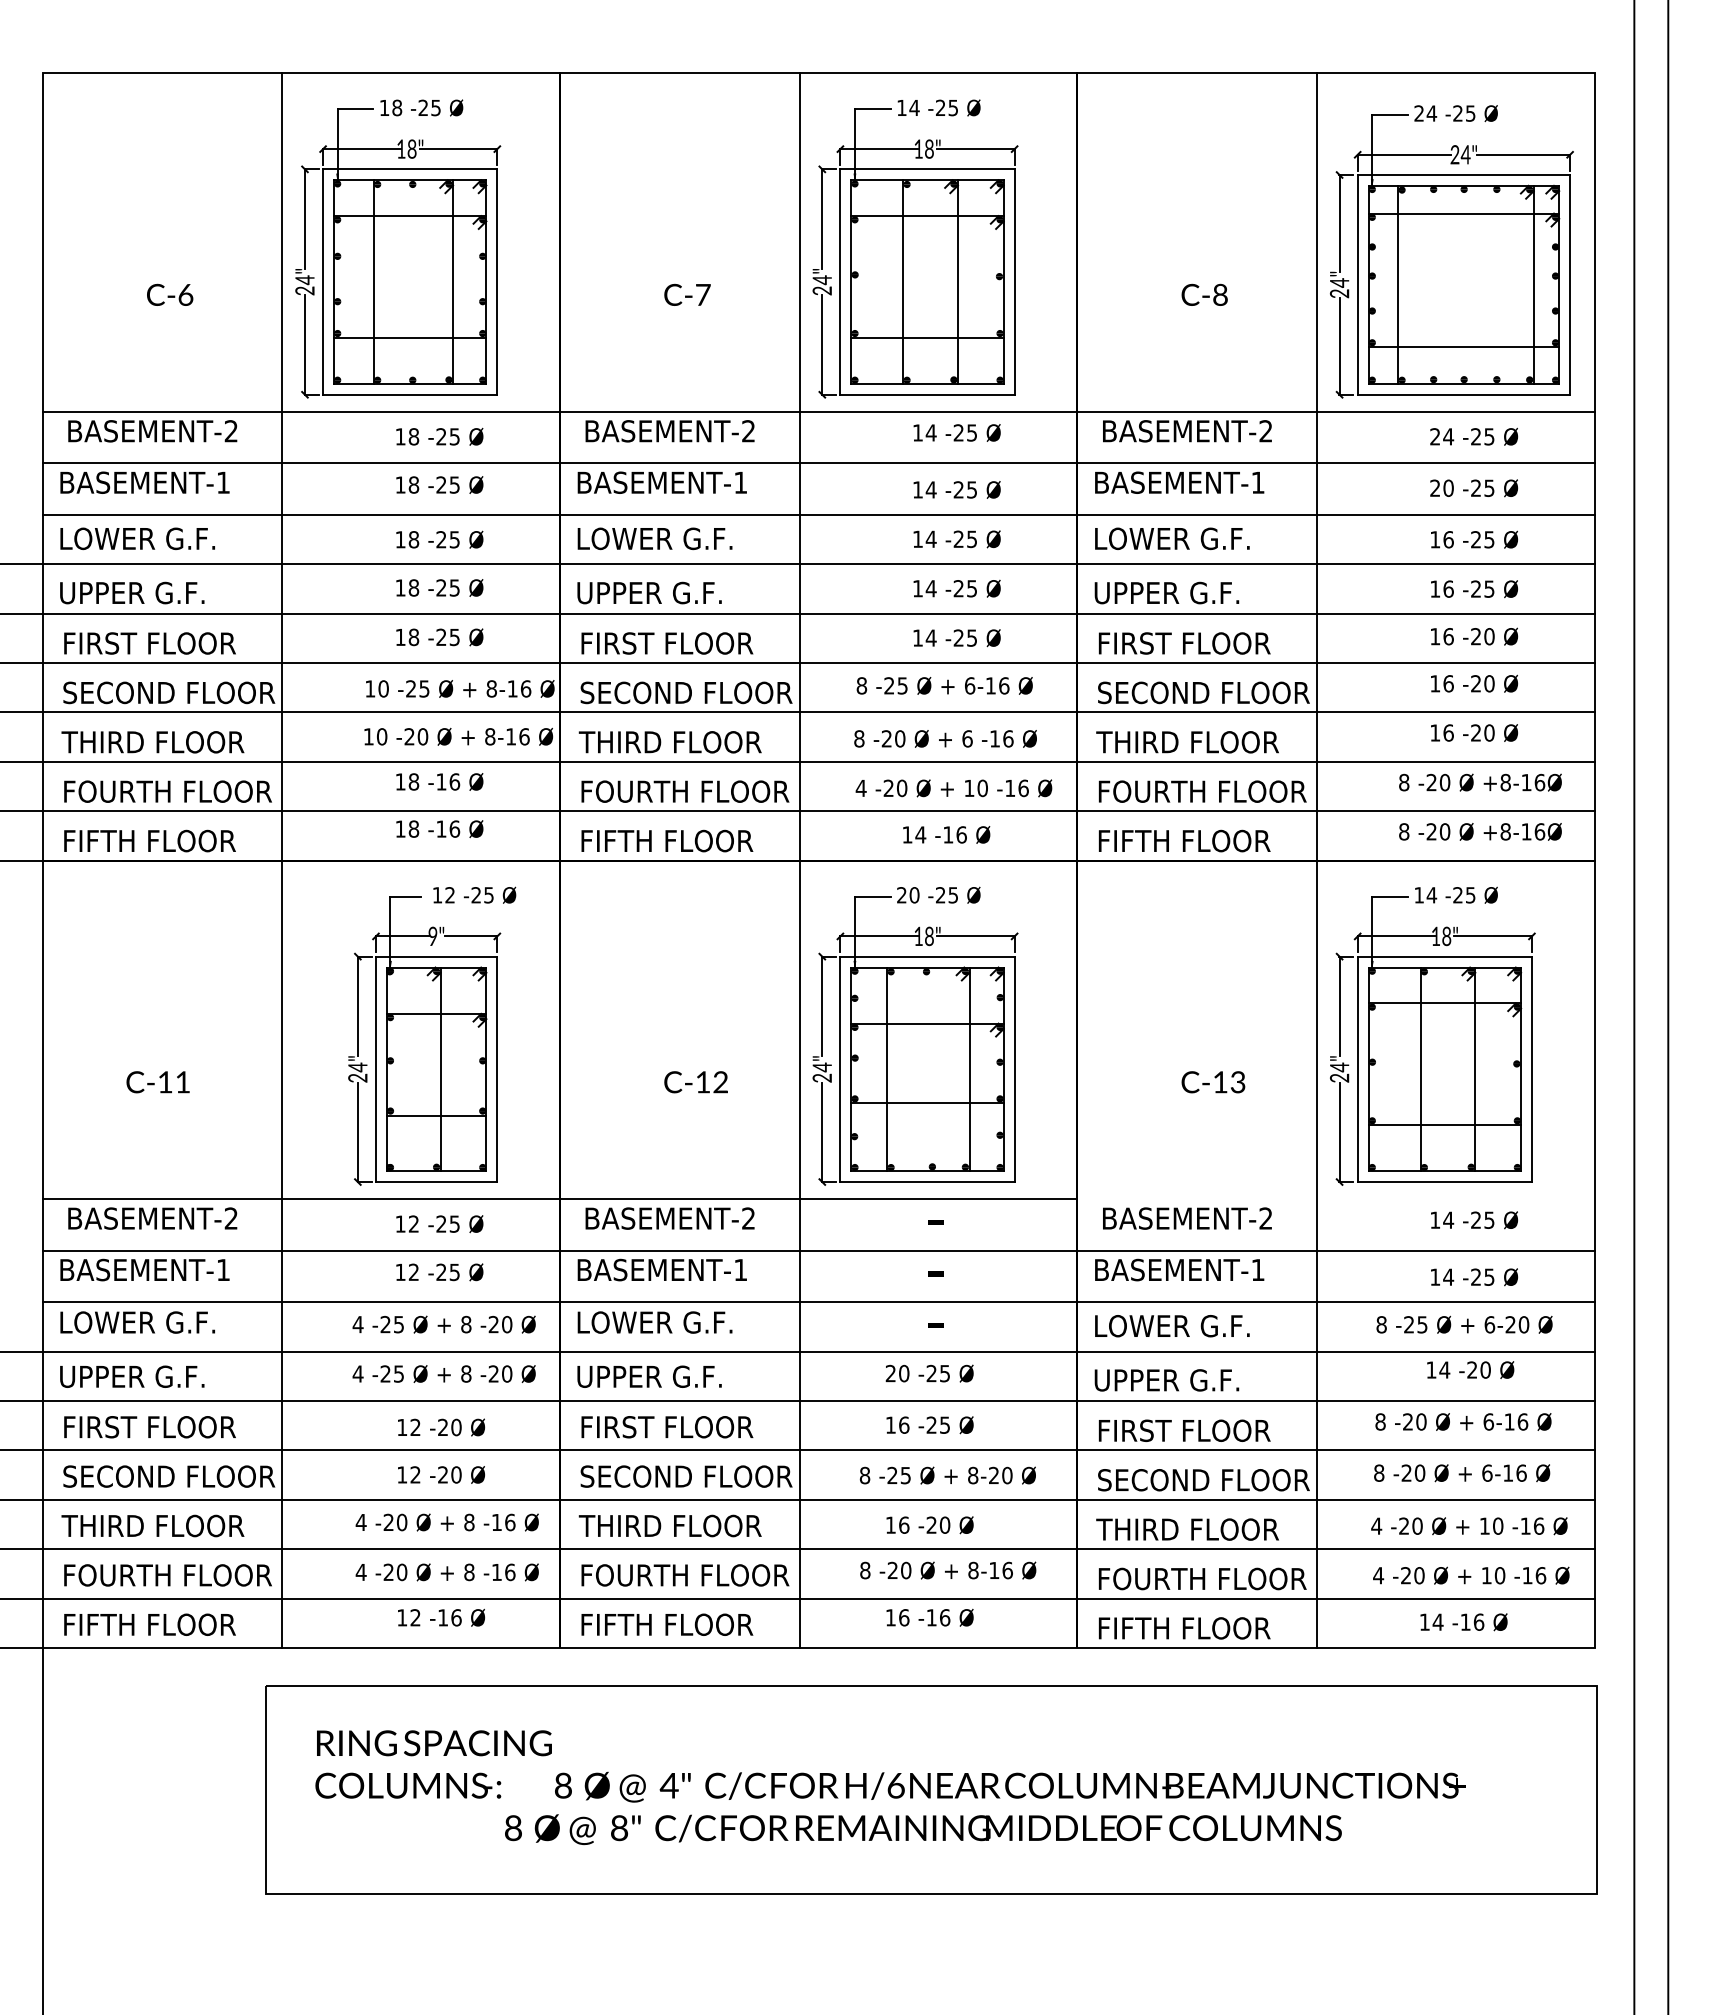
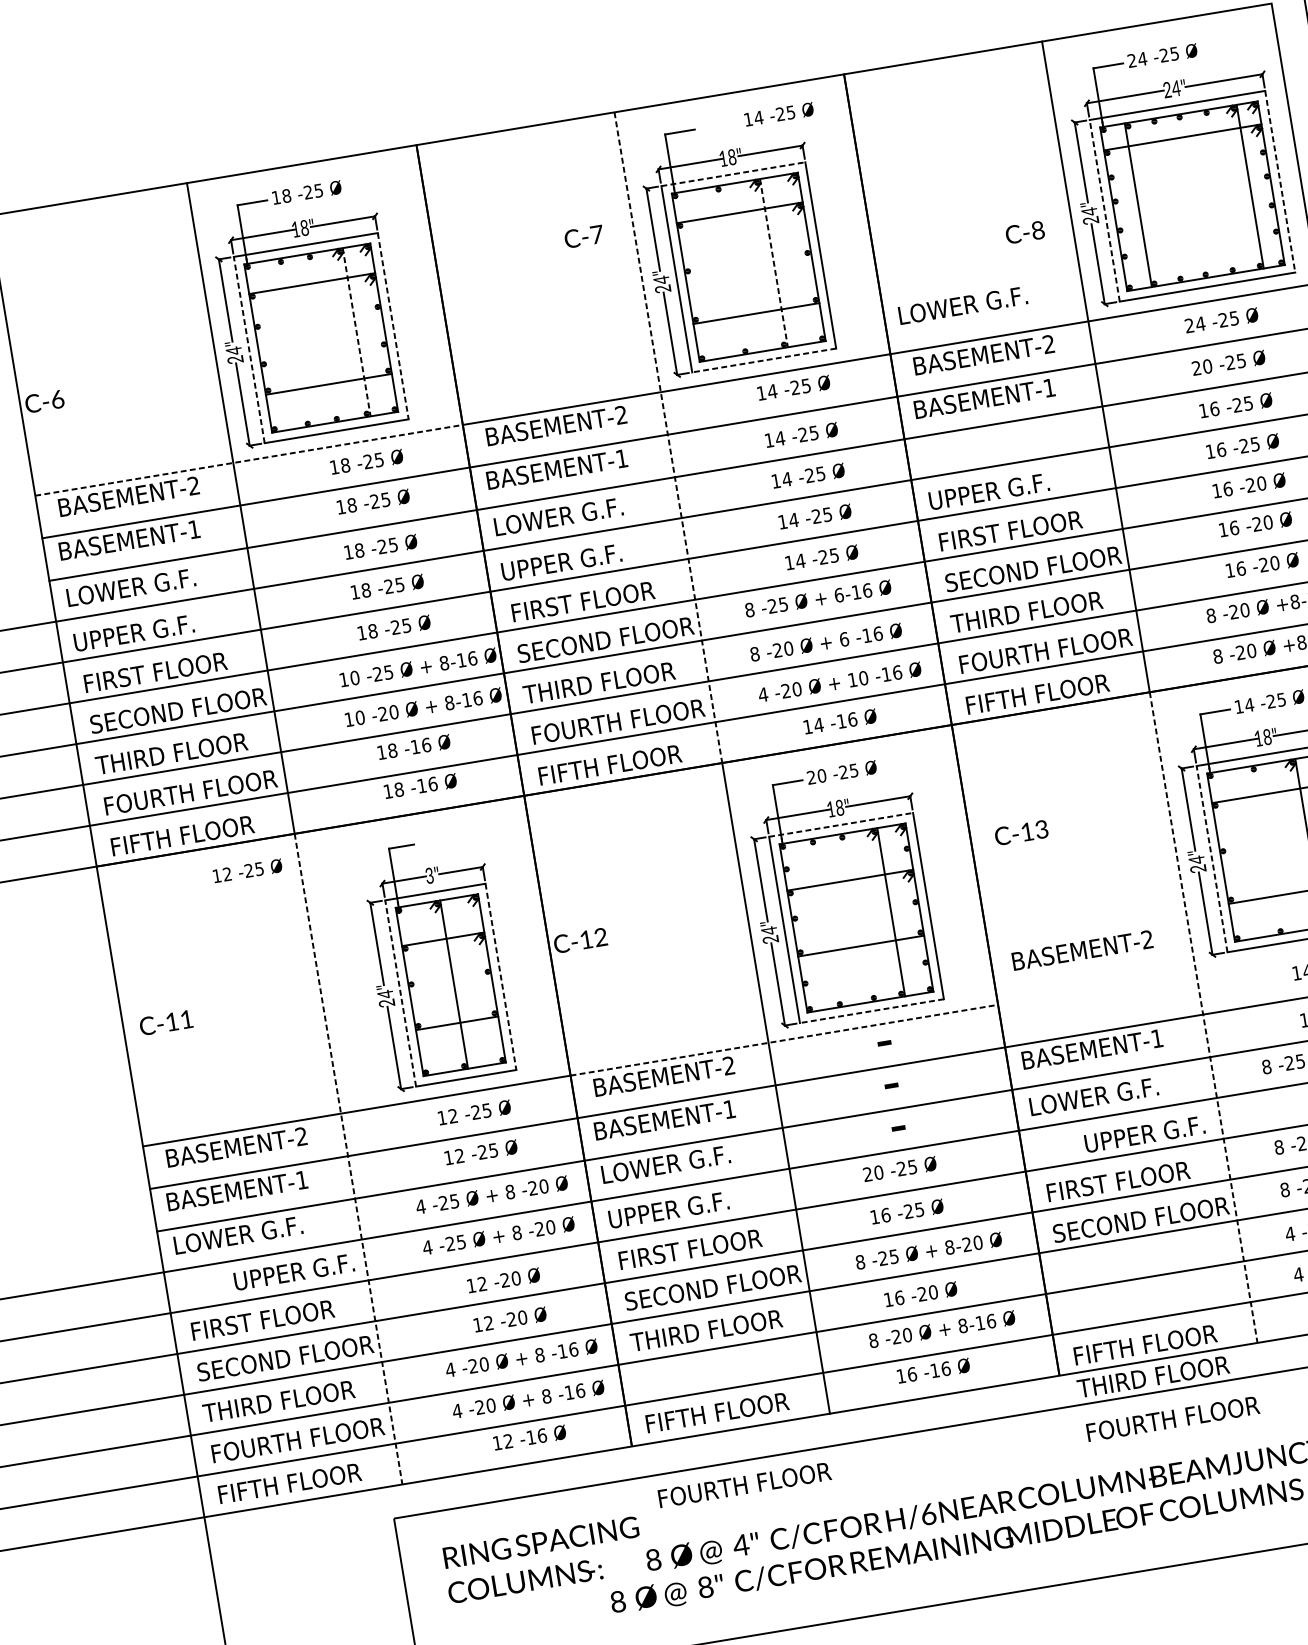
text: (938, 107) -> (778, 114), moved
line: (928, 169) -> (734, 174), solid -> dashed
line: (373, 281) -> (290, 342), removed
line: (903, 281) -> (728, 270), removed
line: (323, 282) -> (249, 350), solid -> dashed
line: (453, 282) -> (357, 332), solid -> dashed
line: (497, 282) -> (393, 326), solid -> dashed
line: (957, 282) -> (773, 263), solid -> dashed
line: (1357, 284) -> (1104, 210), solid -> dashed
line: (1570, 284) -> (1280, 181), solid -> dashed
text: (170, 294) -> (44, 401), moved
text: (687, 294) -> (584, 236), moved
text: (1204, 294) -> (1024, 232), moved
line: (1463, 347) -> (1200, 248), removed
line: (927, 394) -> (764, 360), solid -> dashed
line: (301, 411) -> (249, 459), solid -> dashed
line: (799, 467) -> (668, 438), solid -> dashed
text: (1172, 538) -> (963, 305), moved
text: (474, 894) -> (247, 870), moved
text: (432, 936) -> (429, 875), 9" -> 3"
line: (928, 956) -> (841, 824), solid -> dashed
line: (375, 1069) -> (400, 993), solid -> dashed
line: (497, 1069) -> (501, 976), solid -> dashed
line: (887, 1069) -> (823, 923), removed
line: (1357, 1069) -> (1211, 859), solid -> dashed
line: (1420, 1069) -> (1263, 850), removed
text: (157, 1082) -> (165, 1023), moved
text: (695, 1082) -> (580, 940), moved
text: (1213, 1082) -> (1021, 833), moved
line: (927, 1182) -> (871, 1011), solid -> dashed
line: (818, 1199) -> (784, 1040), solid -> dashed
text: (1187, 1218) -> (1082, 950), moved
line: (282, 1254) -> (348, 1159), solid -> dashed
line: (1316, 1254) -> (1203, 1017), solid -> dashed
text: (132, 1376) -> (294, 1271), moved
text: (1166, 1380) -> (1144, 1134), moved
text: (1187, 1529) -> (1153, 1376), moved
text: (685, 1575) -> (744, 1485), moved
text: (1202, 1578) -> (1172, 1418), moved

